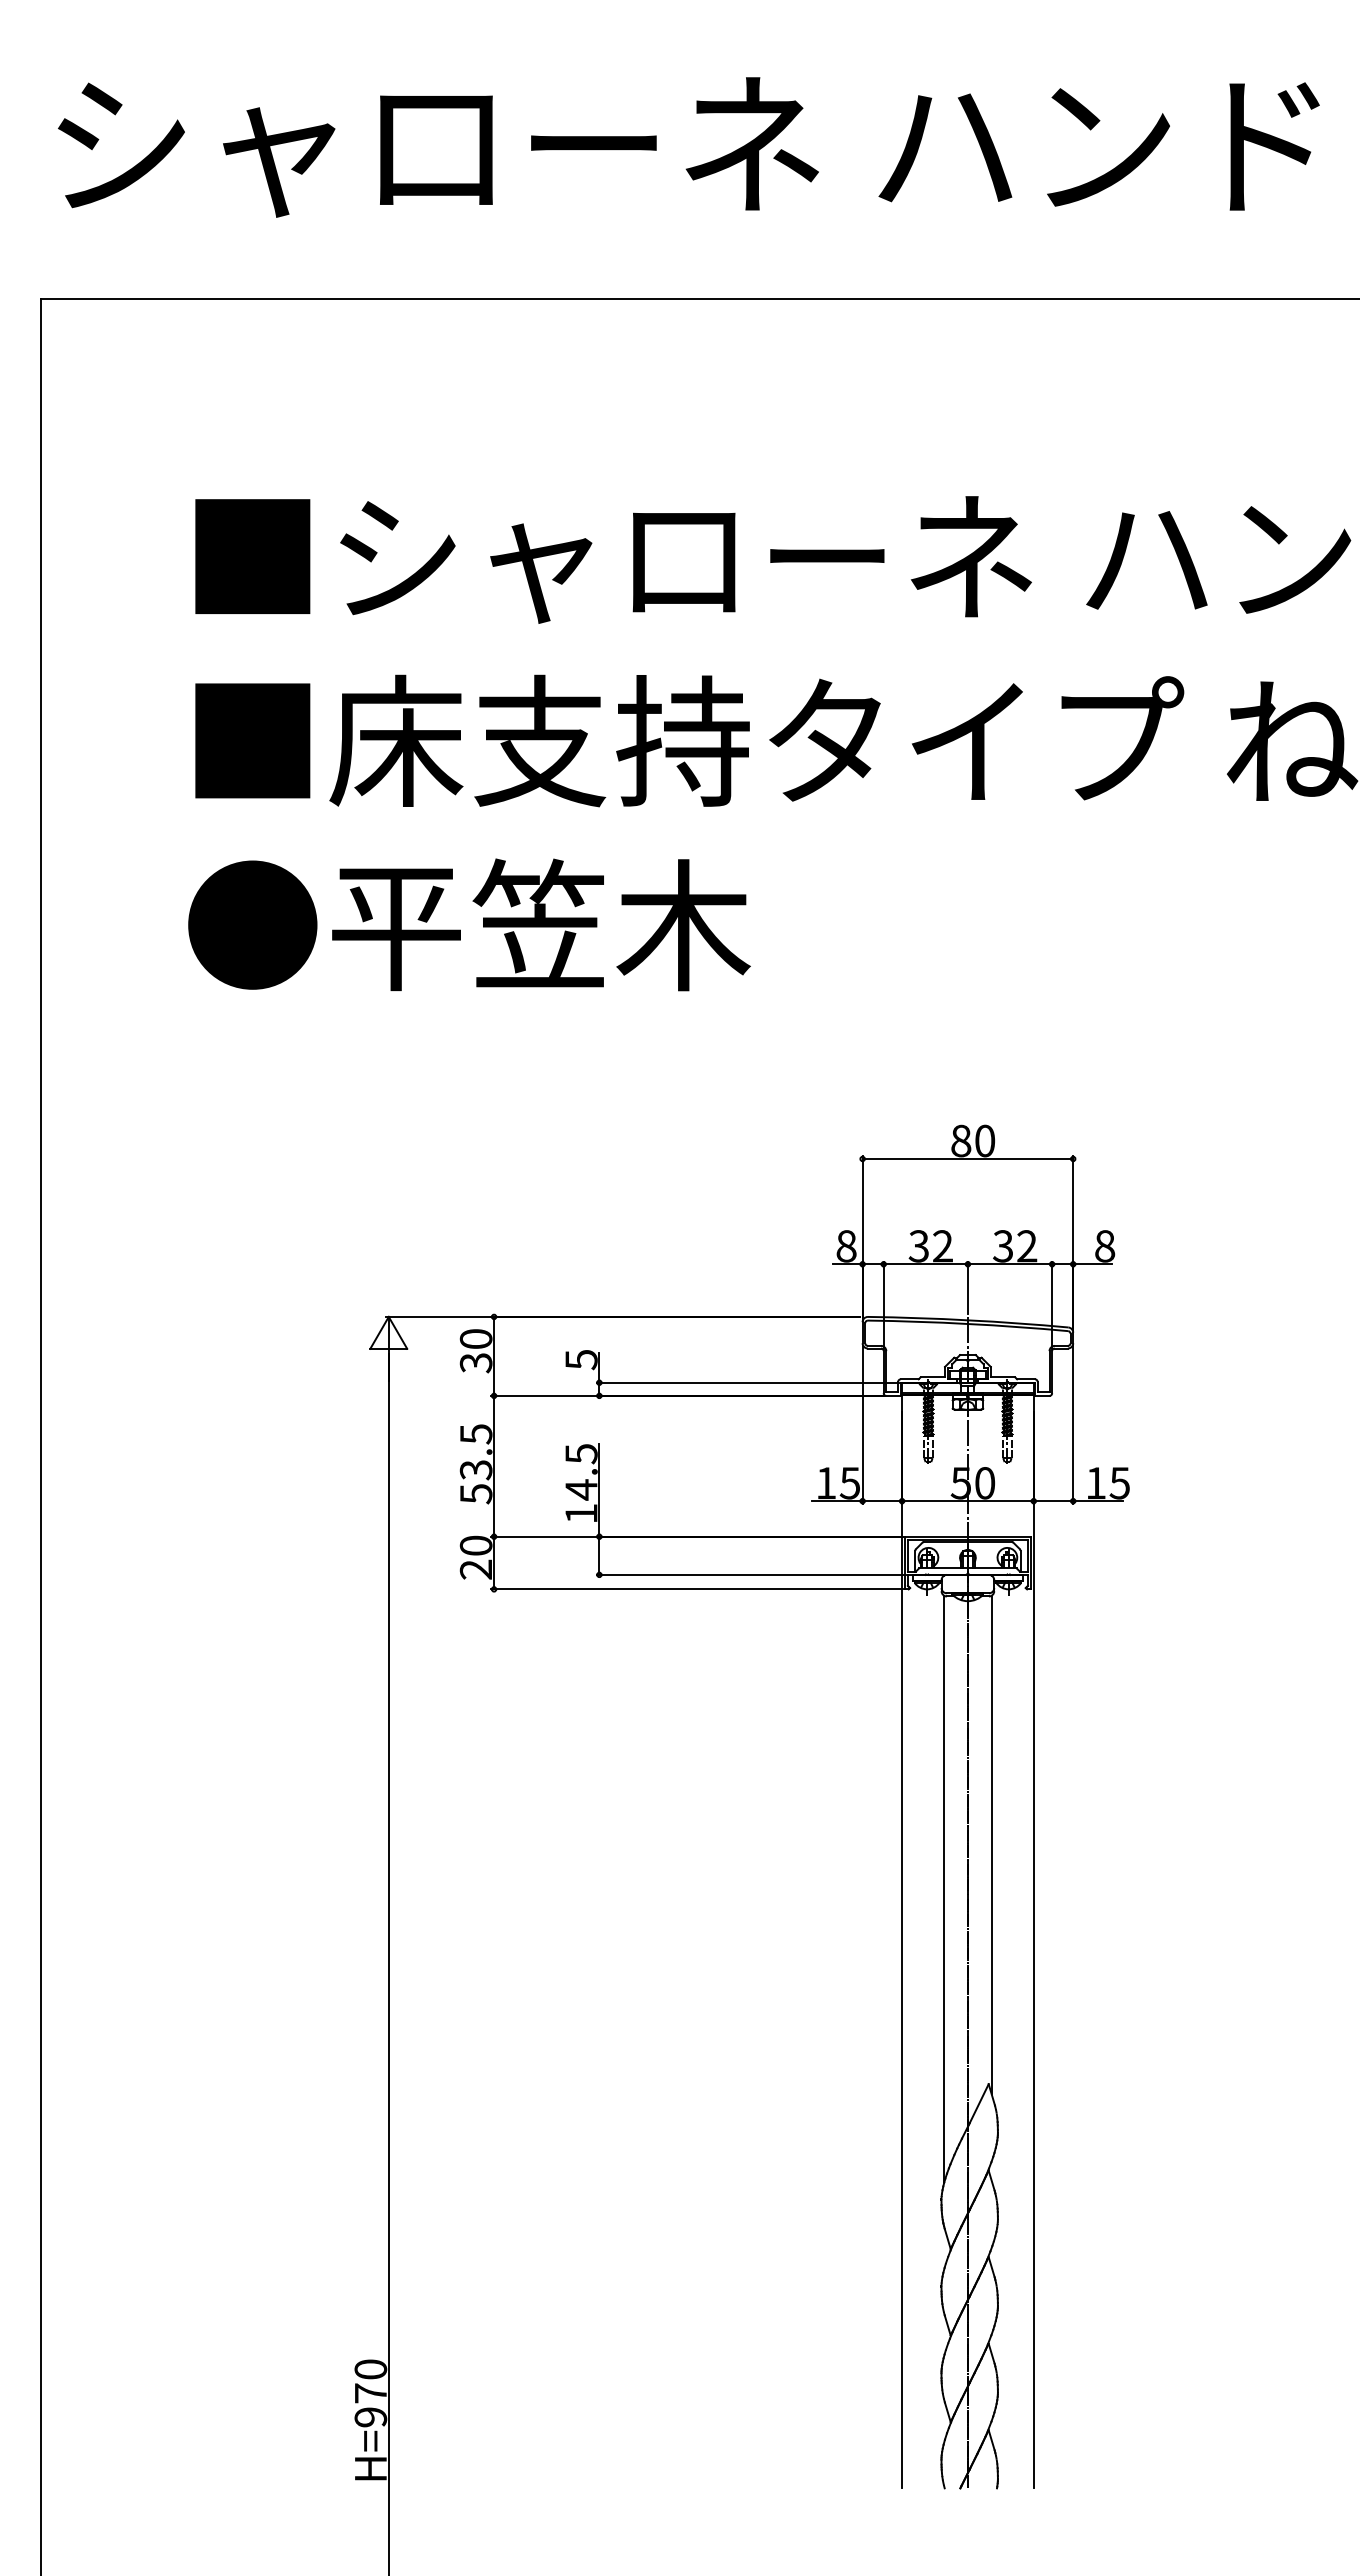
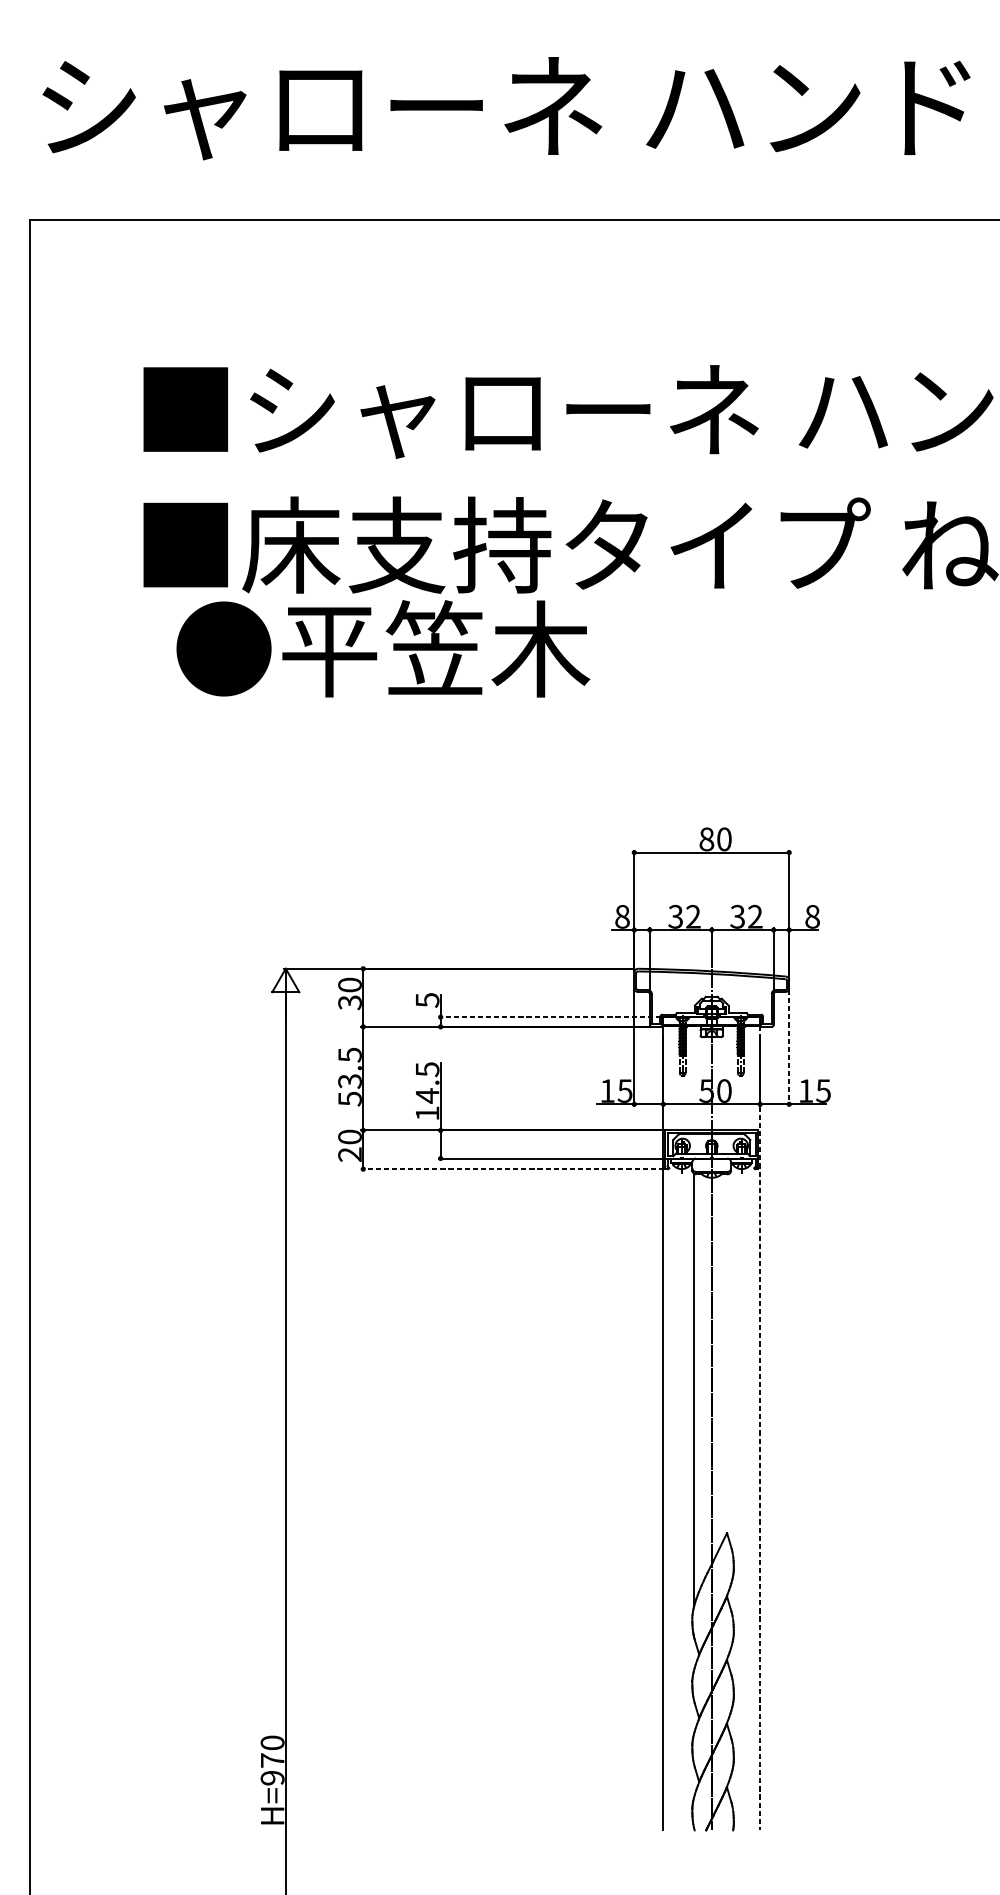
text: (469, 924) -> (383, 648), moved
line: (747, 1382) -> (549, 1017), solid -> dashed
line: (1073, 1424) -> (789, 1047), solid -> dashed
line: (697, 1589) -> (512, 1169), solid -> dashed
line: (991, 1844) -> (729, 1356), removed
line: (1033, 1941) -> (759, 1428), solid -> dashed

